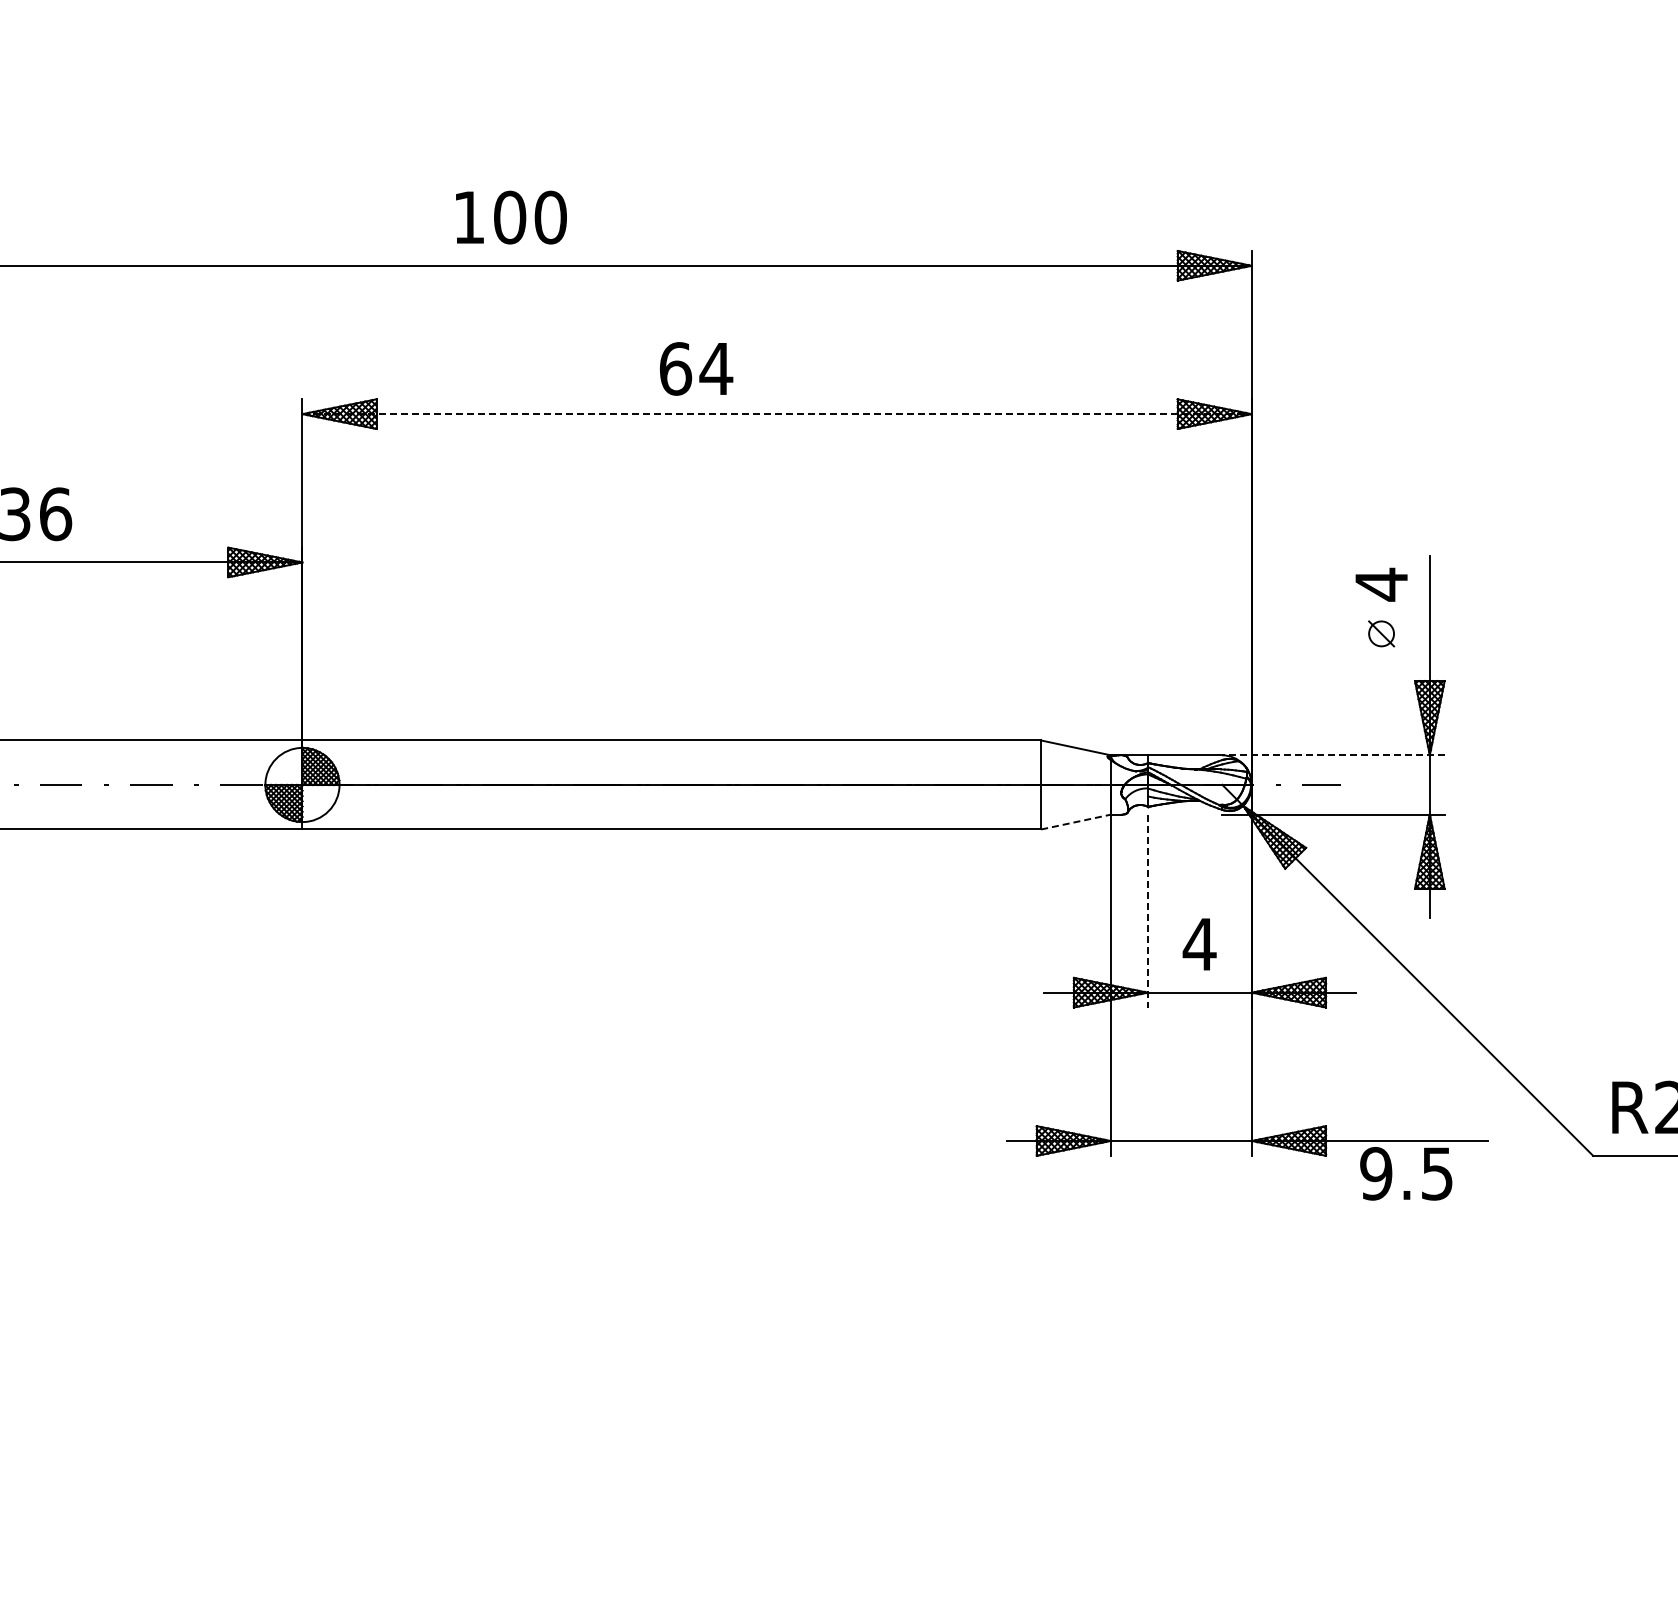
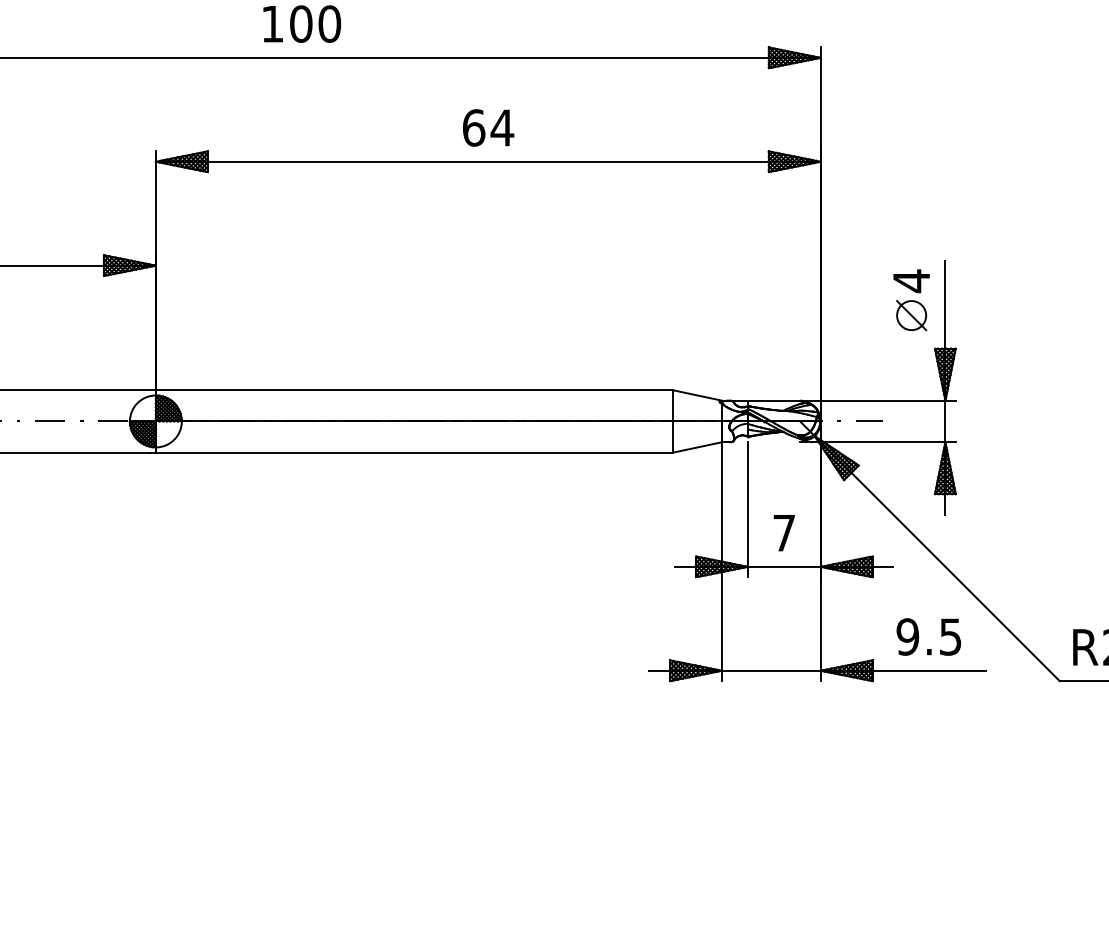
text: (696, 368) -> (488, 127), moved
line: (777, 414) -> (488, 162), dashed -> solid
part: (1381, 633) -> (911, 315), size x1.67
line: (1332, 755) -> (877, 400), dashed -> solid
line: (1076, 822) -> (697, 447), dashed -> solid
line: (1147, 911) -> (747, 510), dashed -> solid
text: (1199, 944) -> (784, 533), 4 -> 7
text: (1406, 1173) -> (929, 636), moved

